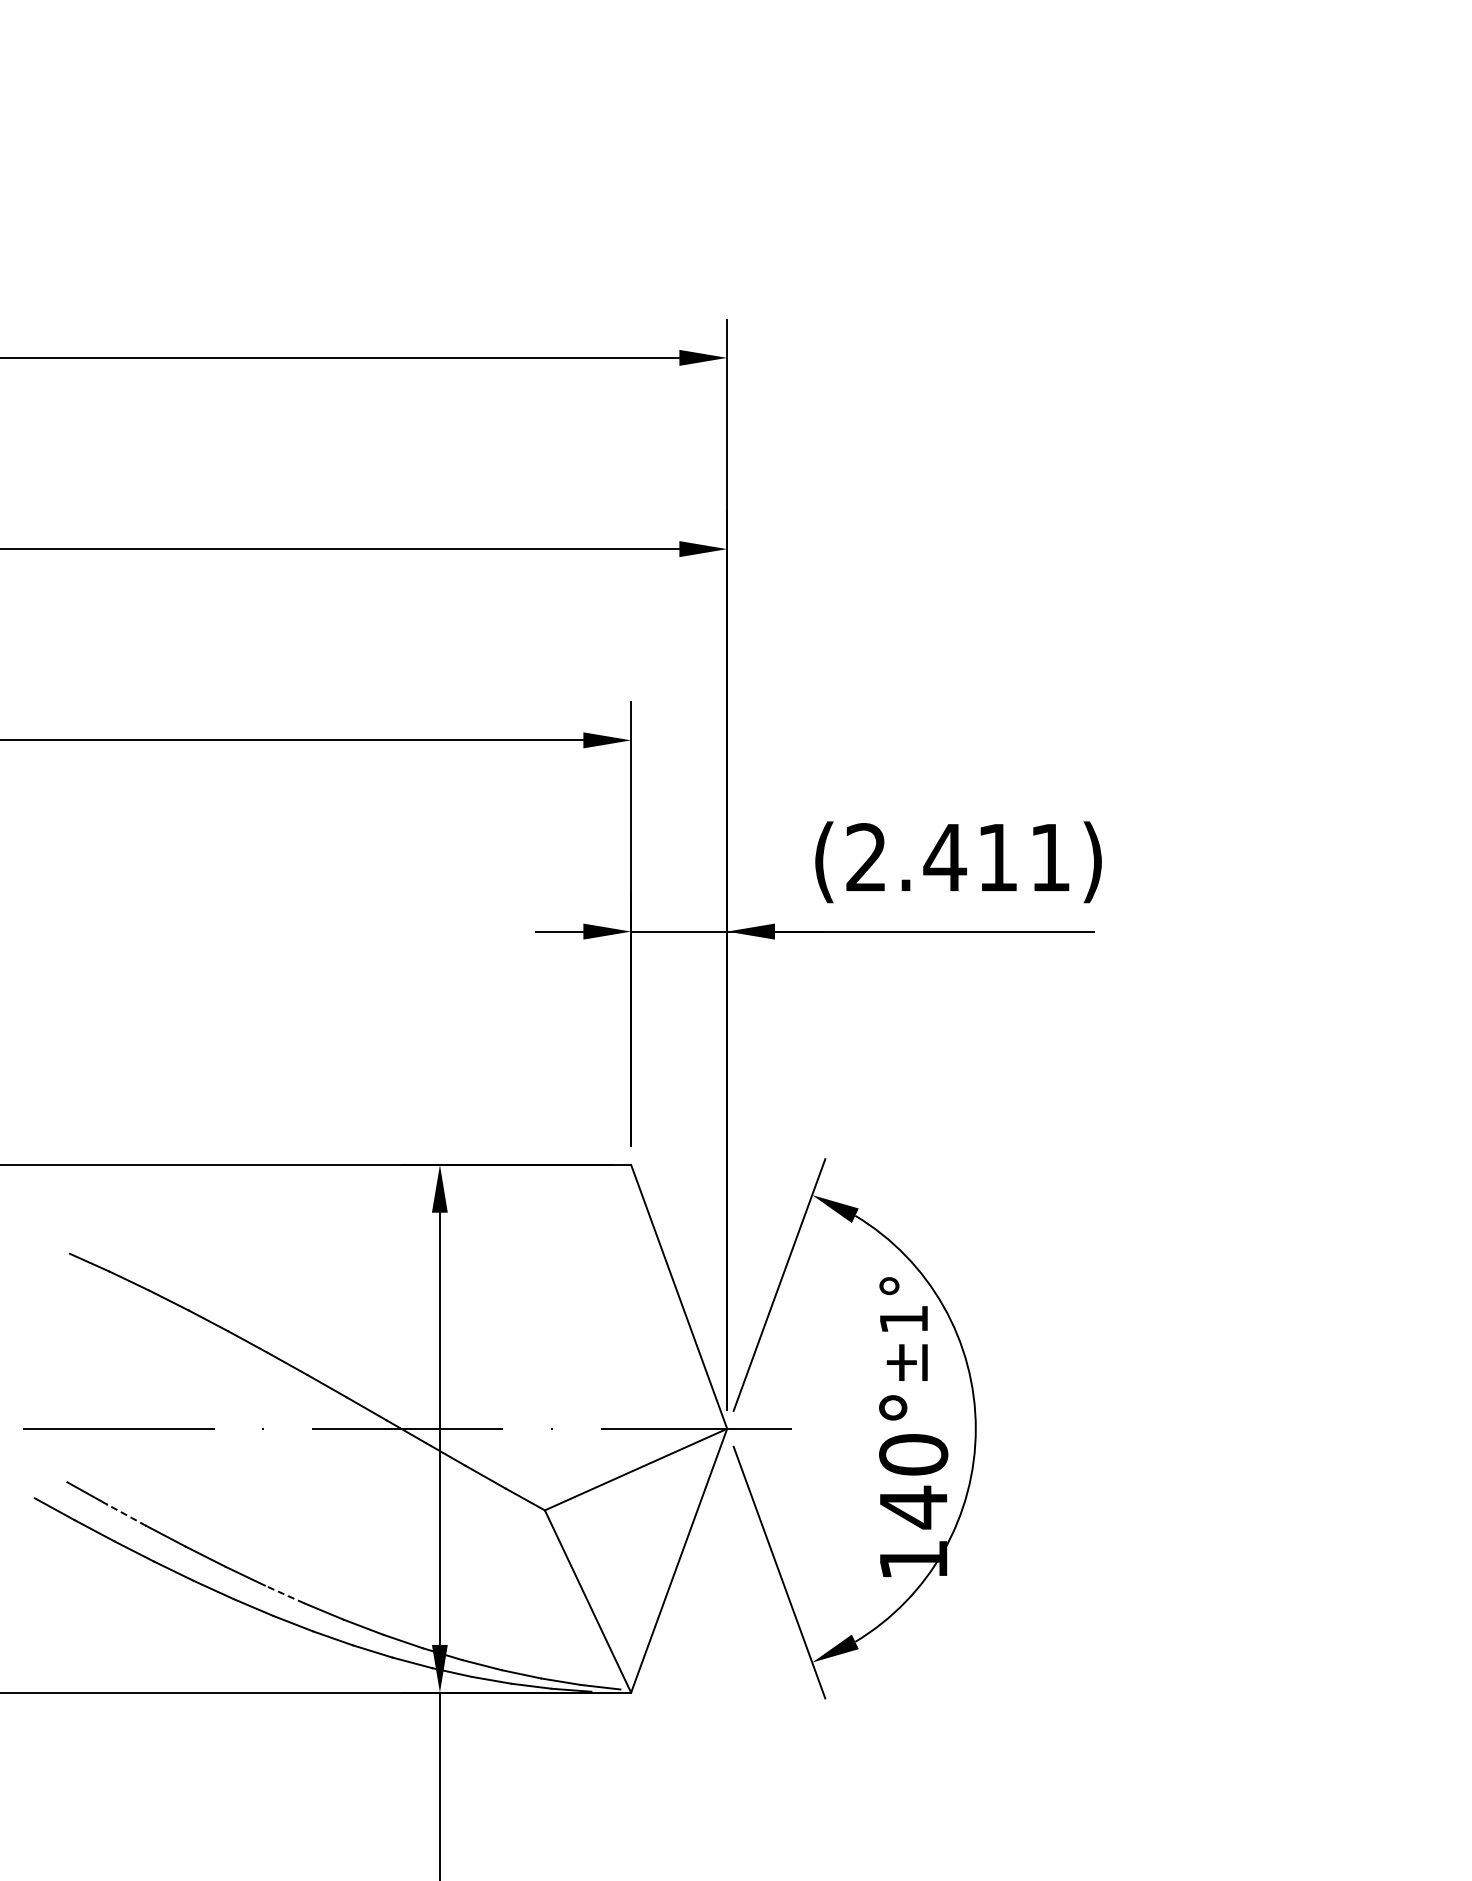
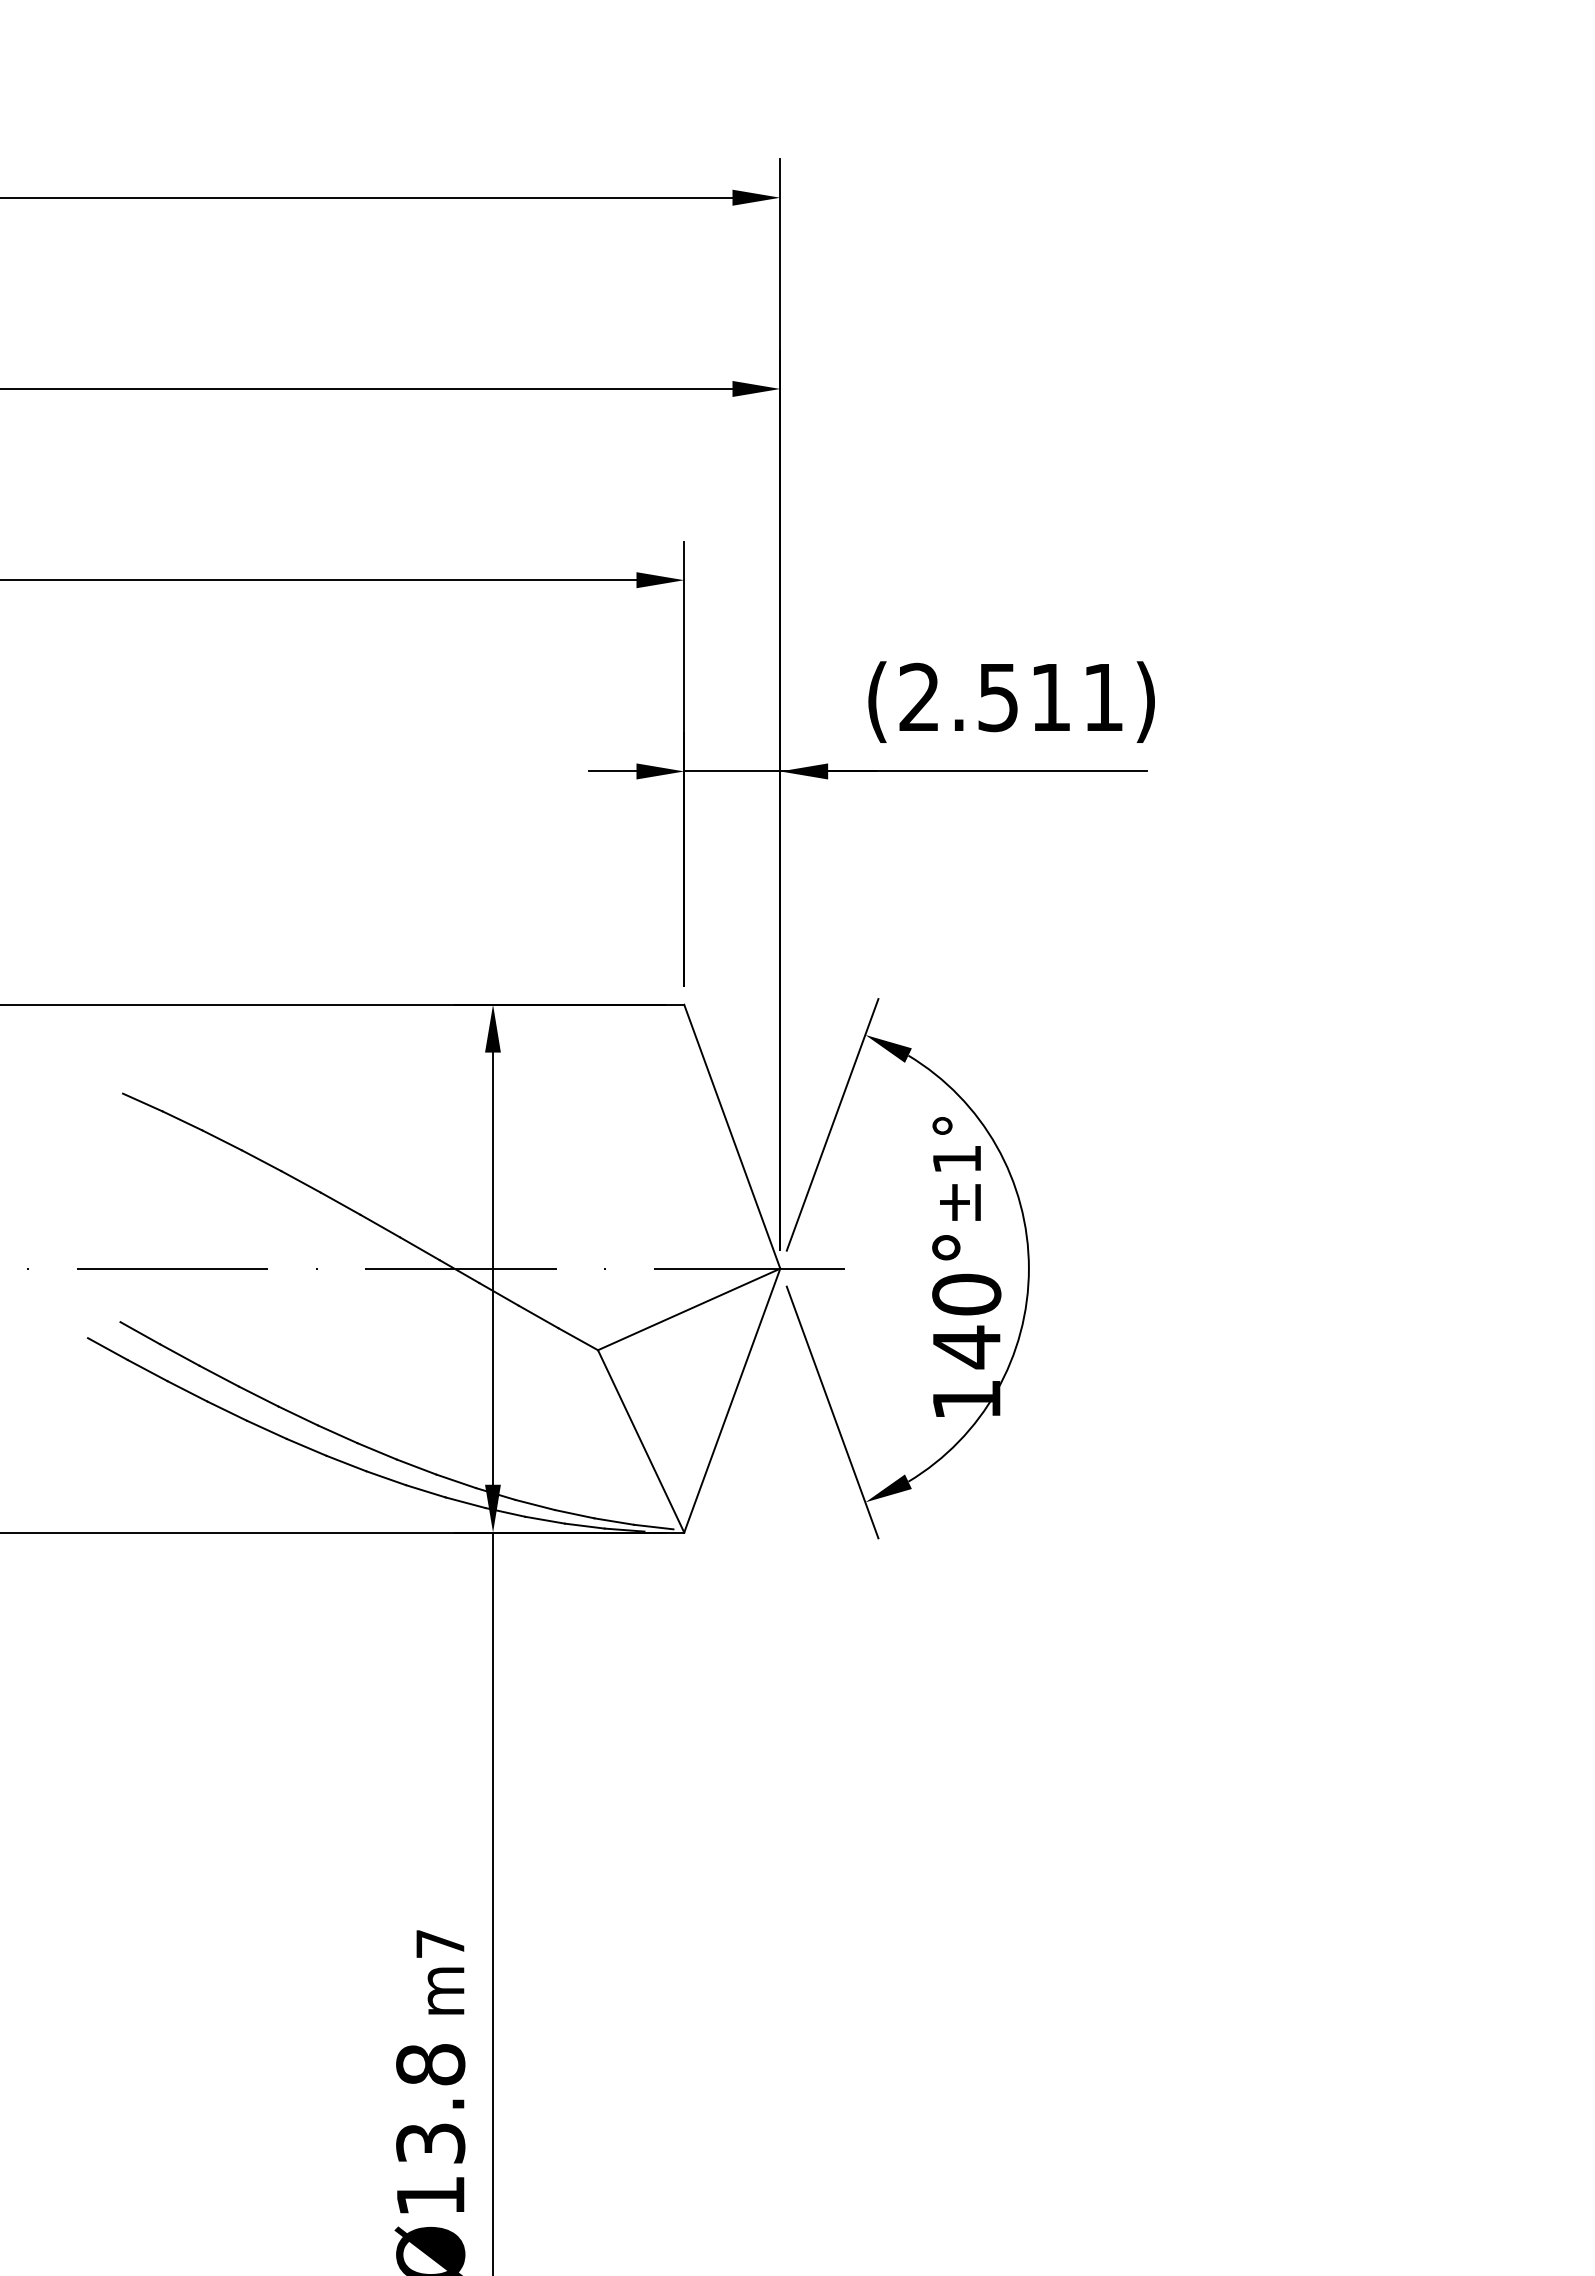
text: (945, 858) -> (998, 698), (2.411) -> (2.511)
line: (126, 1514) -> (179, 1354), dashed -> solid
line: (284, 1594) -> (337, 1434), dashed -> solid

